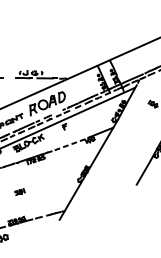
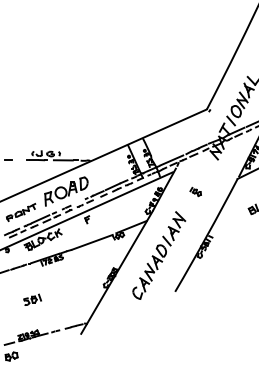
line: (68, 145) -> (92, 242), dashed -> solid
part: (123, 155) -> (159, 255), added
part: (19, 191) -> (32, 299), size x1.43

